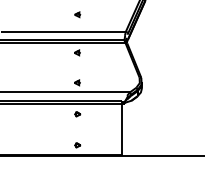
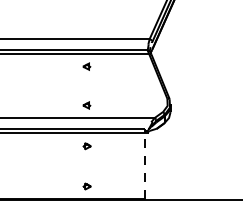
part: (77, 14) -> (86, 16), removed
line: (122, 129) -> (145, 165), solid -> dashed

